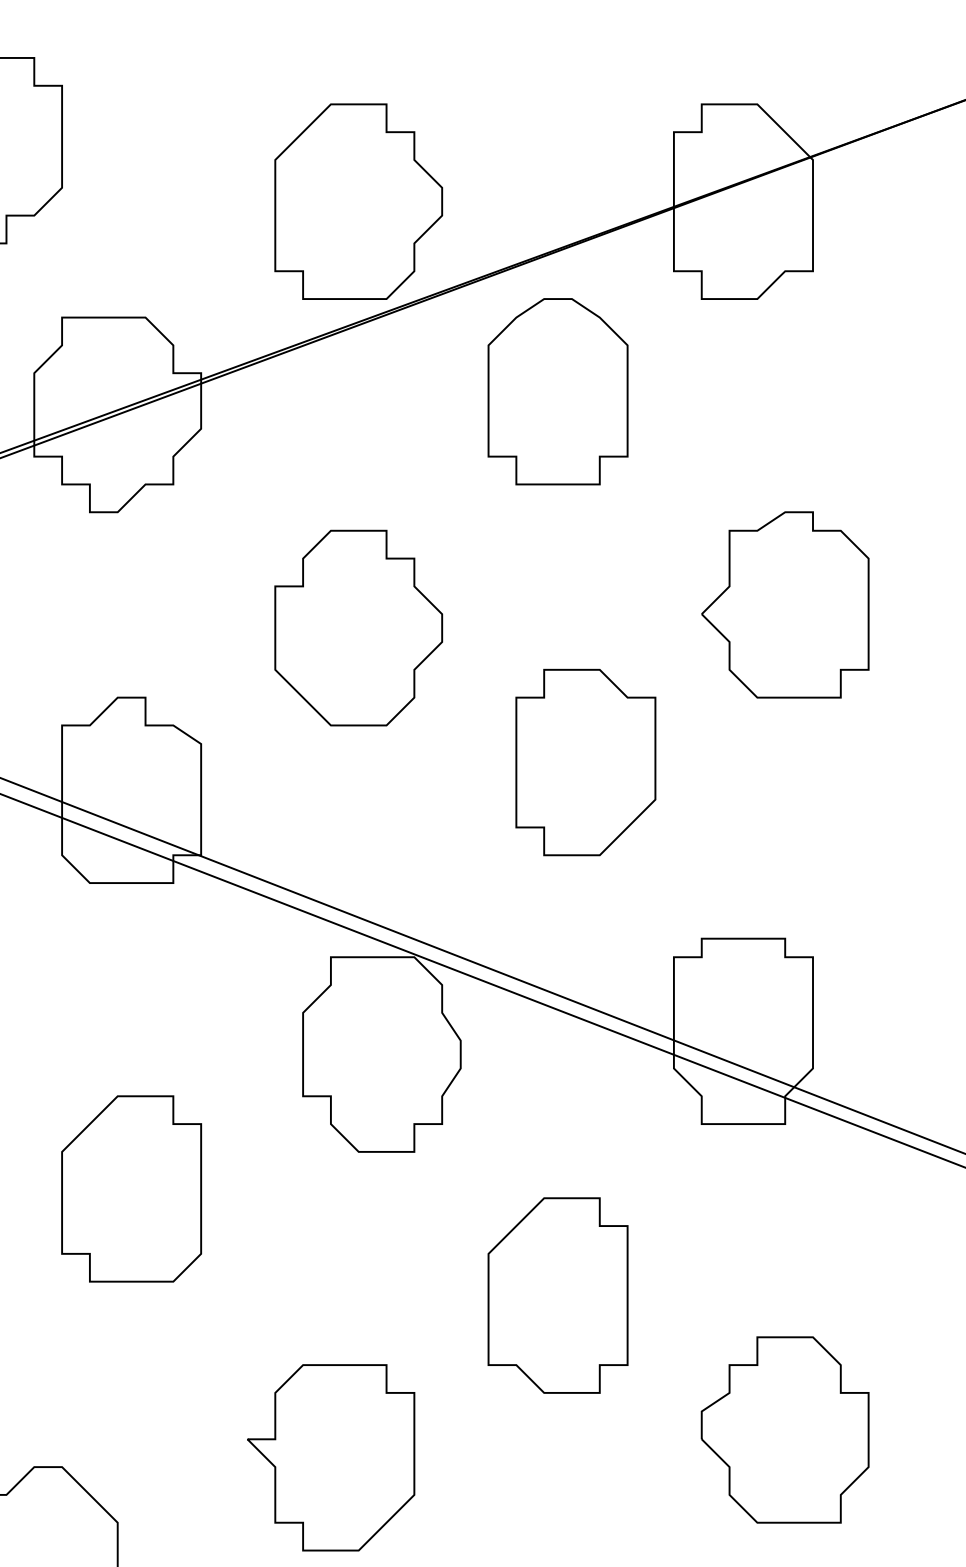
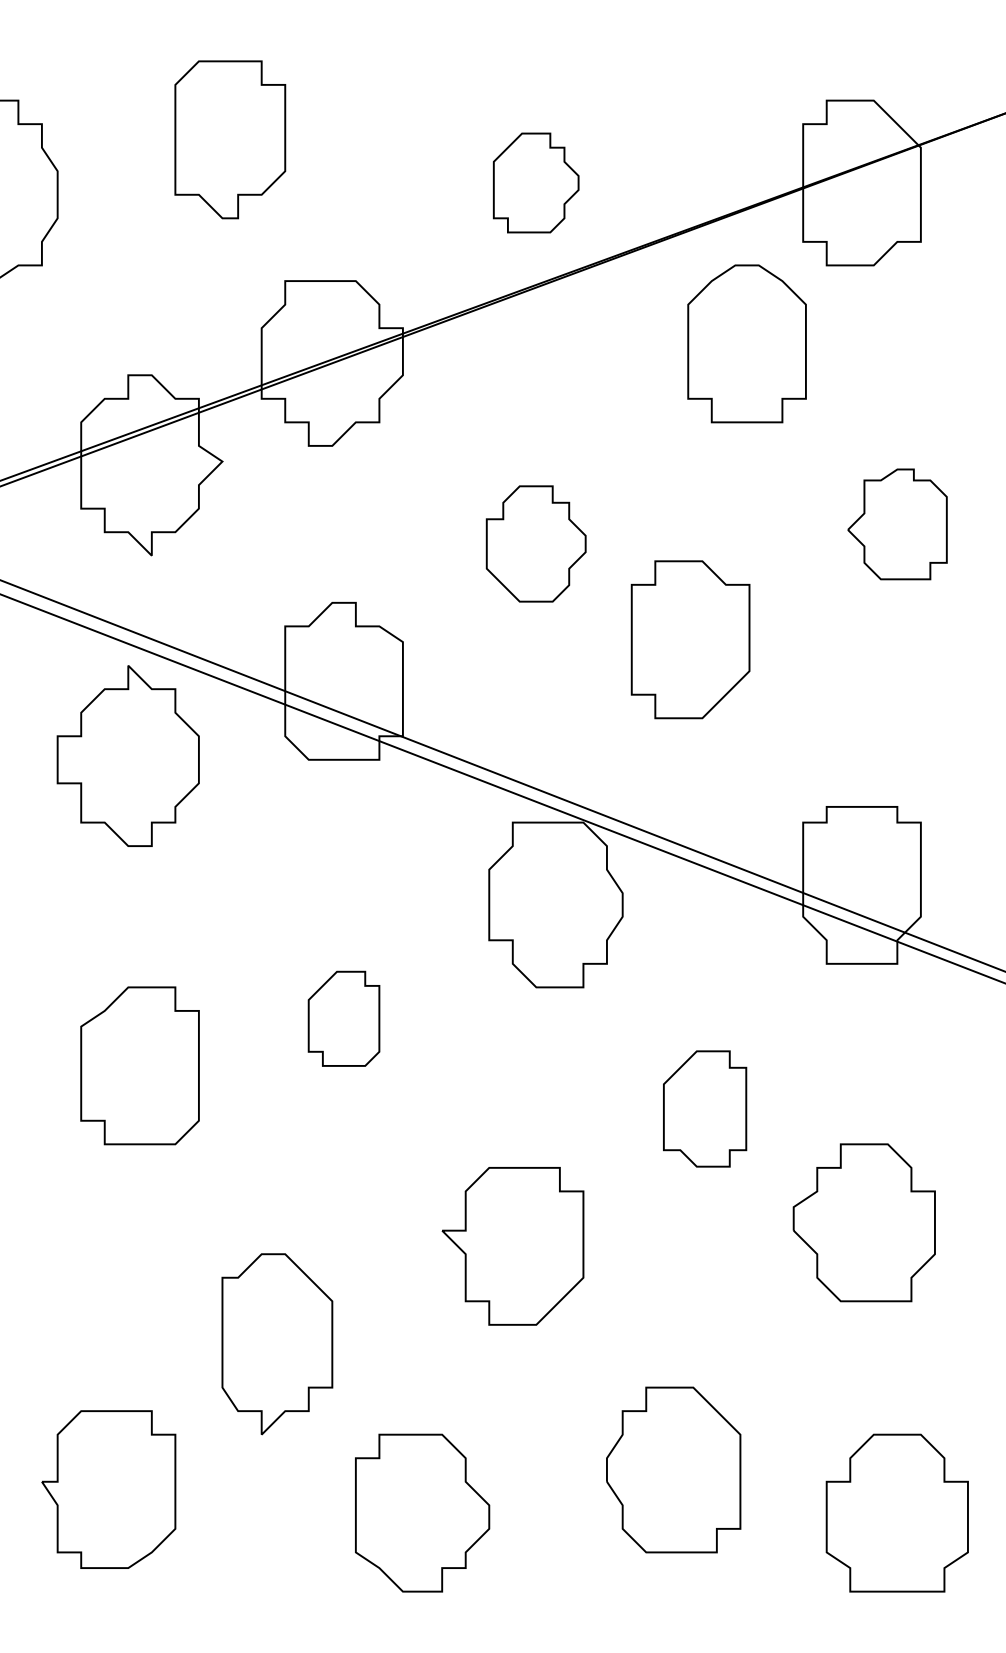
part: (357, 201) -> (535, 182), size x0.6
part: (557, 391) -> (746, 343), moved
part: (785, 605) -> (897, 524), size x0.7
part: (357, 627) -> (535, 543), size x0.7
part: (585, 762) -> (690, 639), moved
part: (130, 1188) -> (343, 1018), size x0.6
part: (557, 1294) -> (704, 1108), size x0.7
part: (784, 1429) -> (863, 1222), moved

